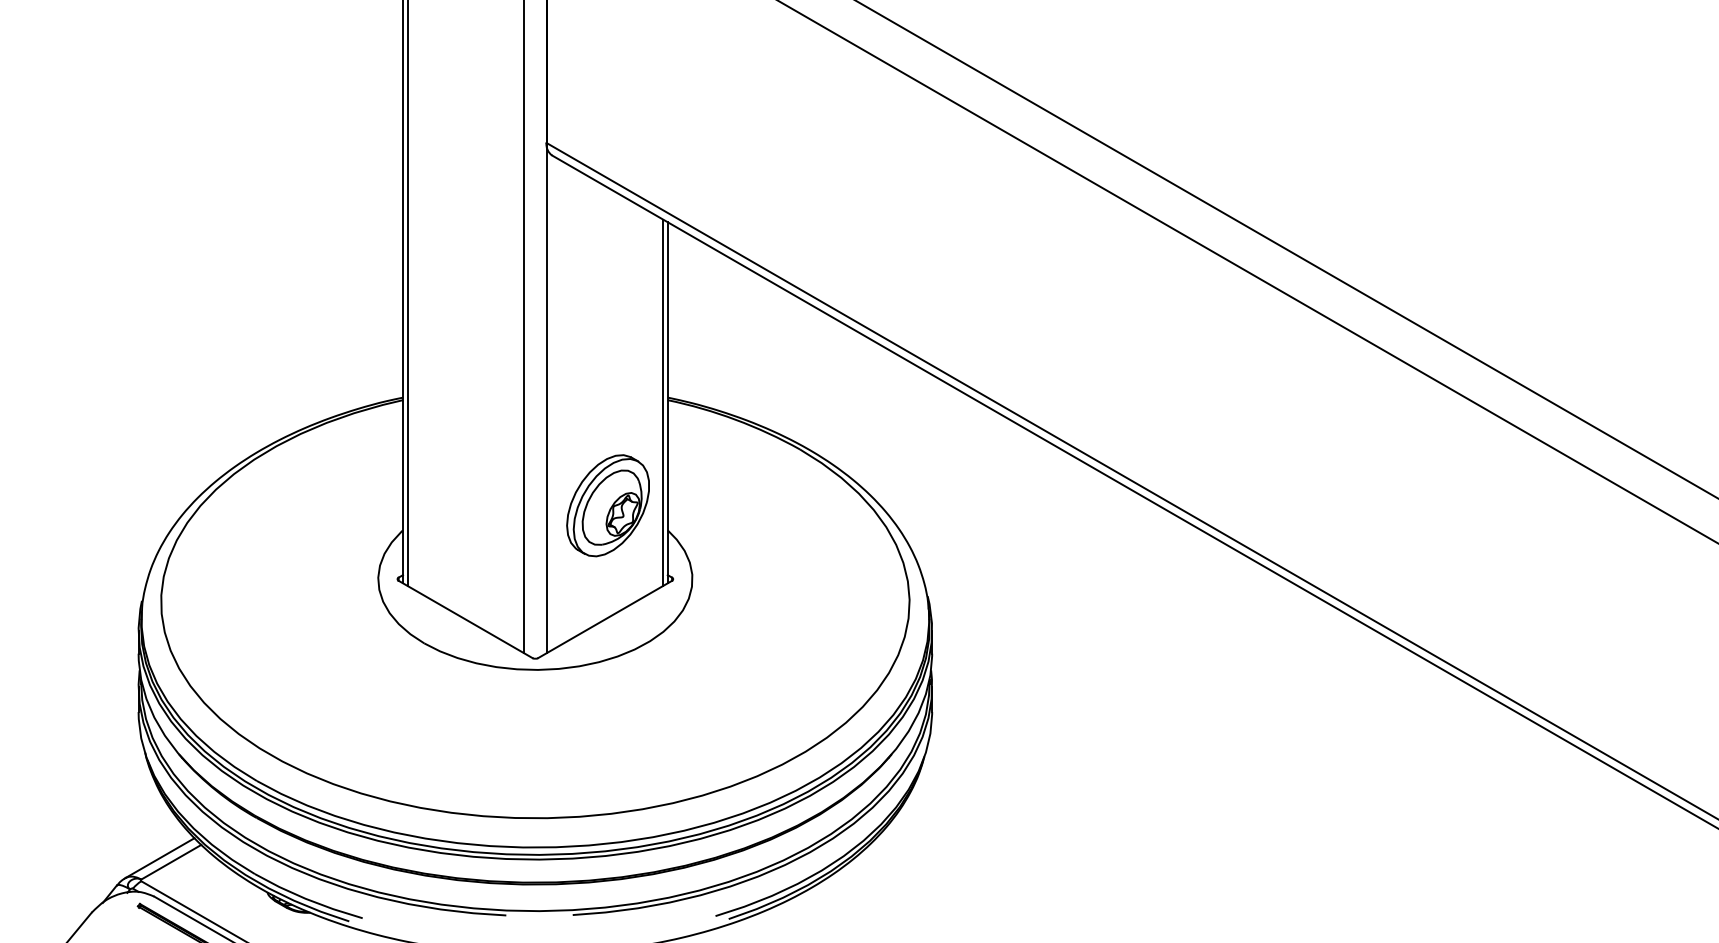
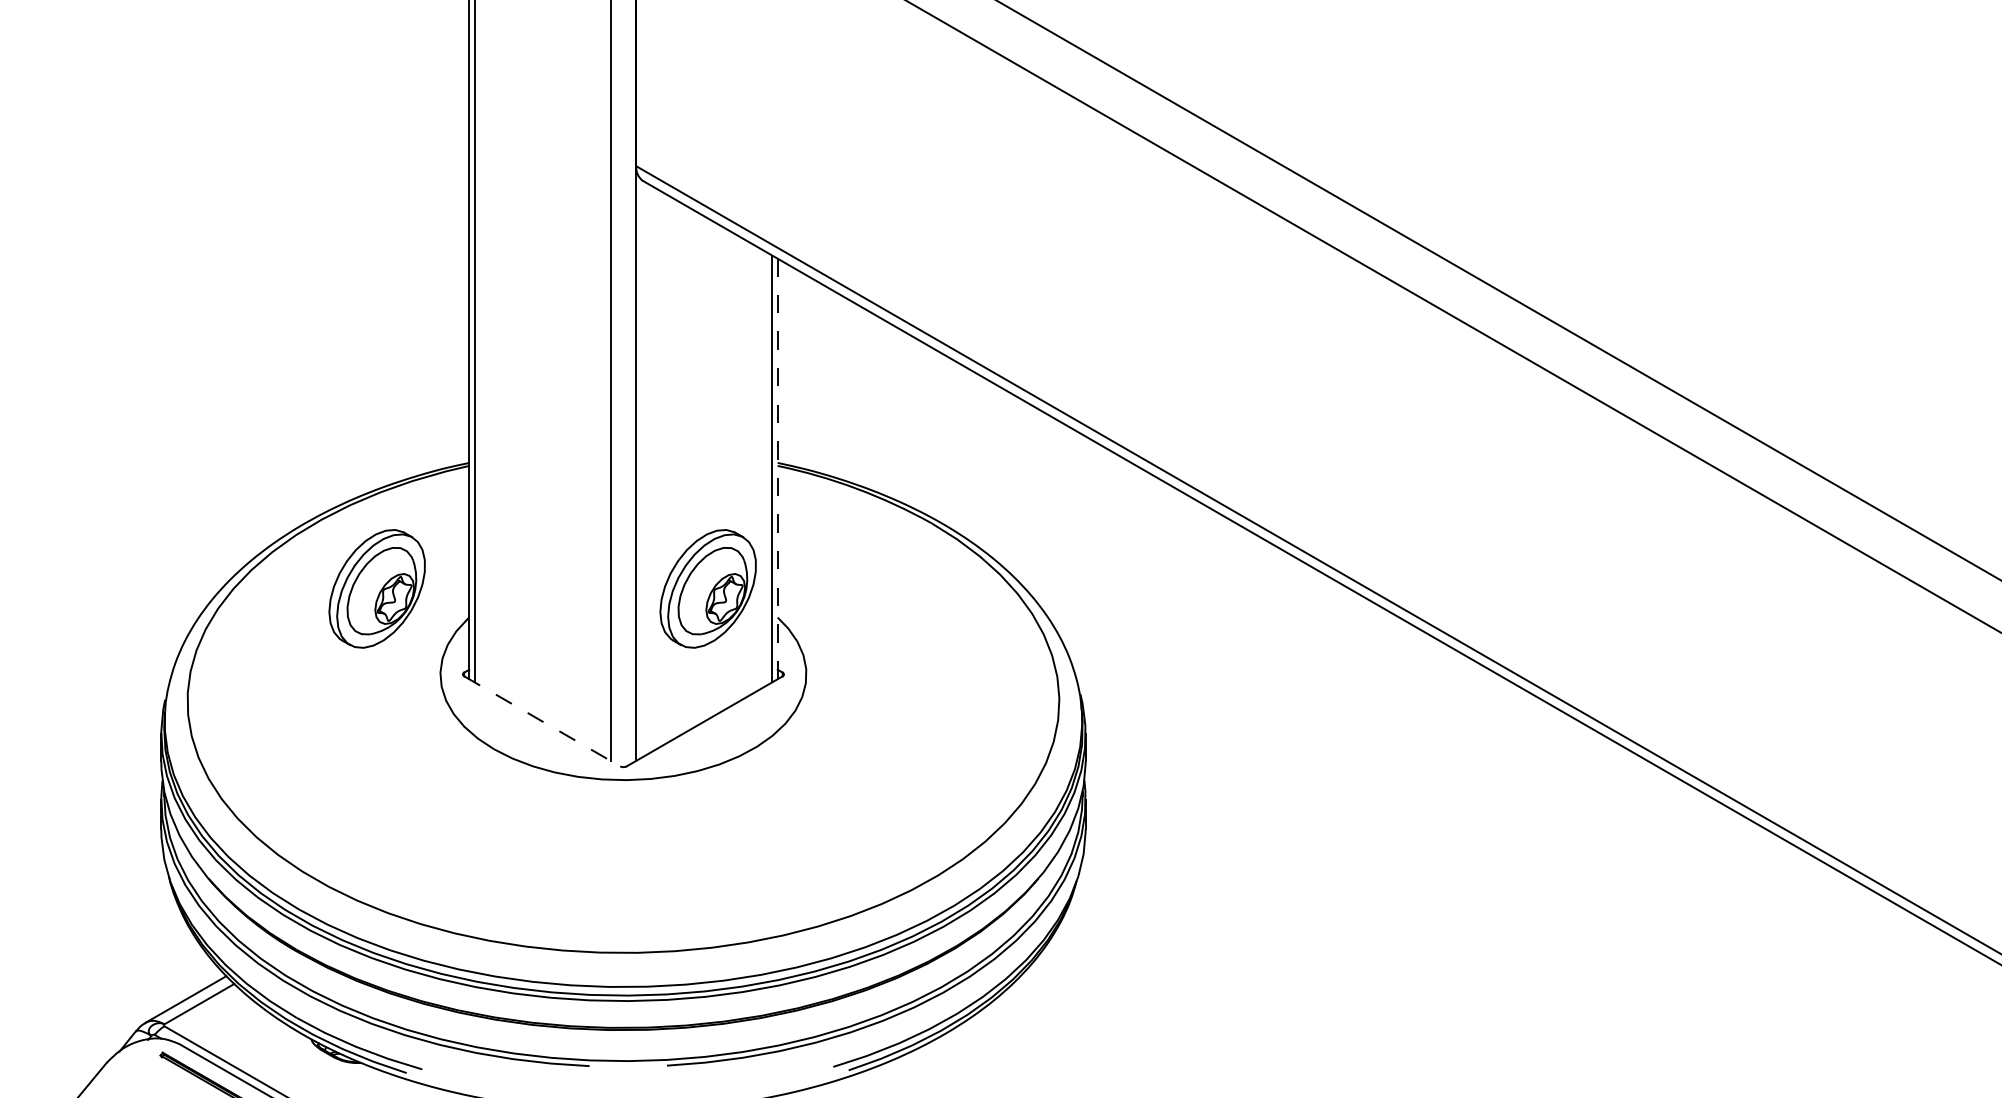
line: (667, 402) -> (777, 468), solid -> dashed
part: (323, 505) -> (376, 588), added
line: (465, 619) -> (542, 721), solid -> dashed

